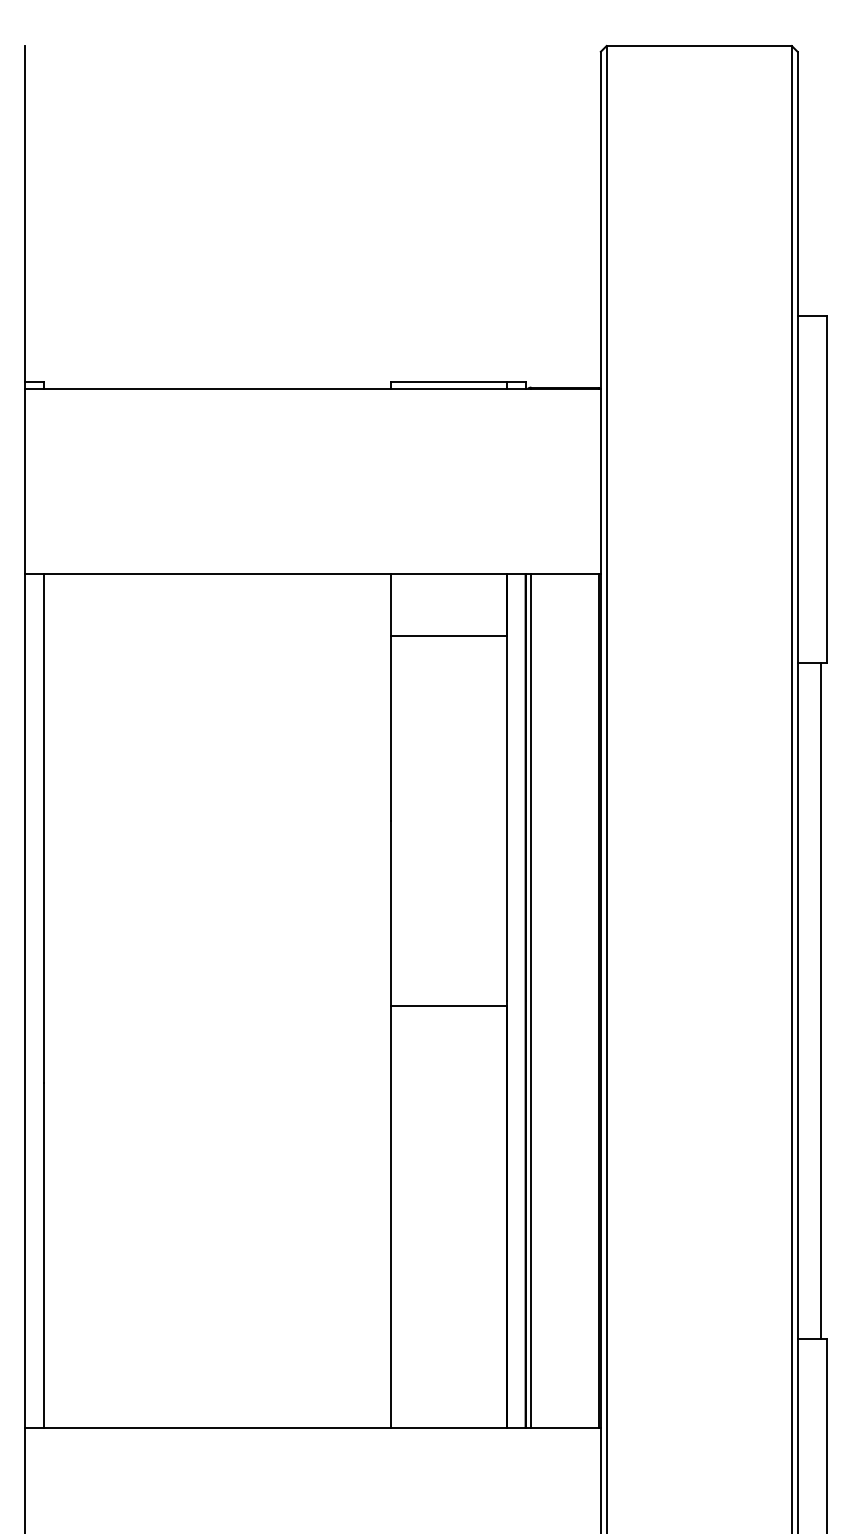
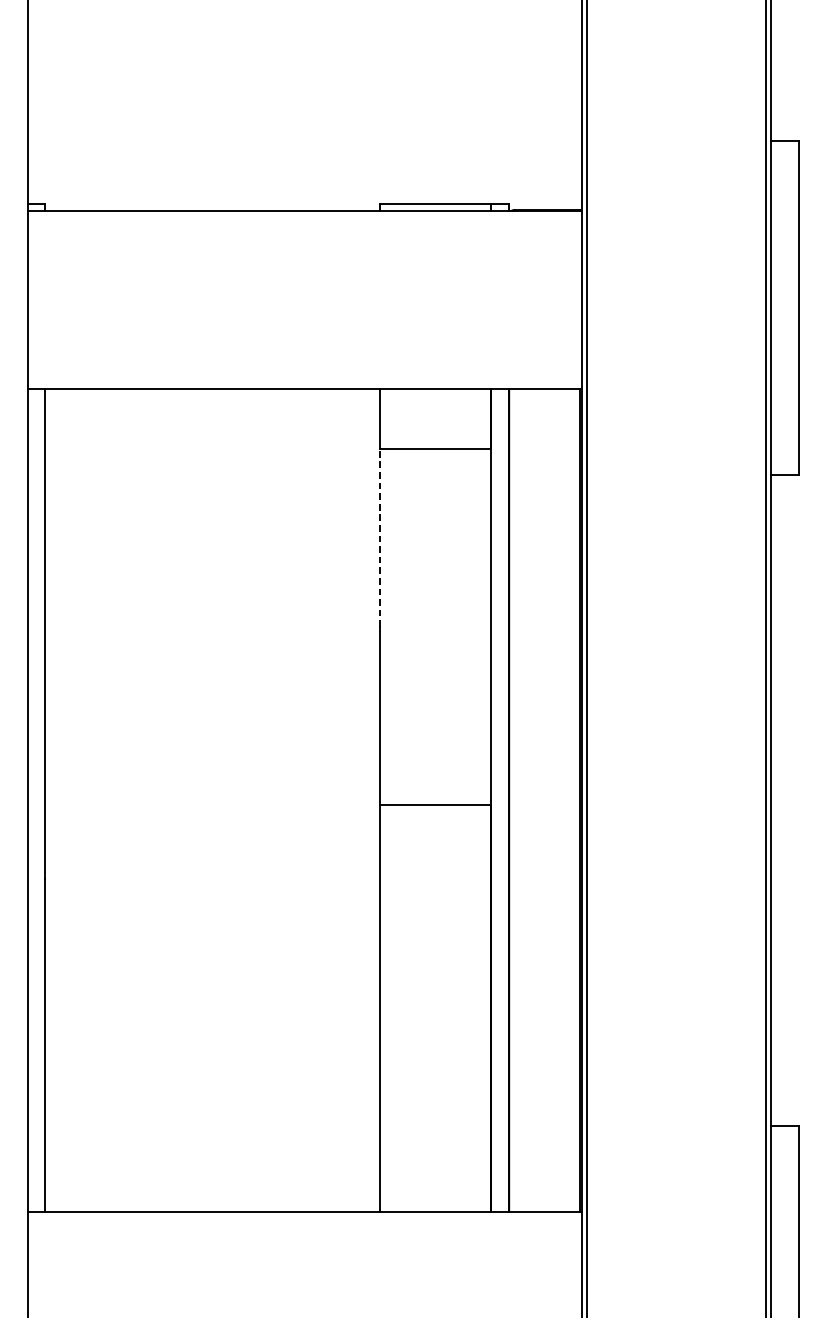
line: (391, 727) -> (380, 537), solid -> dashed
line: (531, 1000) -> (514, 800), removed
line: (820, 1001) -> (793, 801), removed

